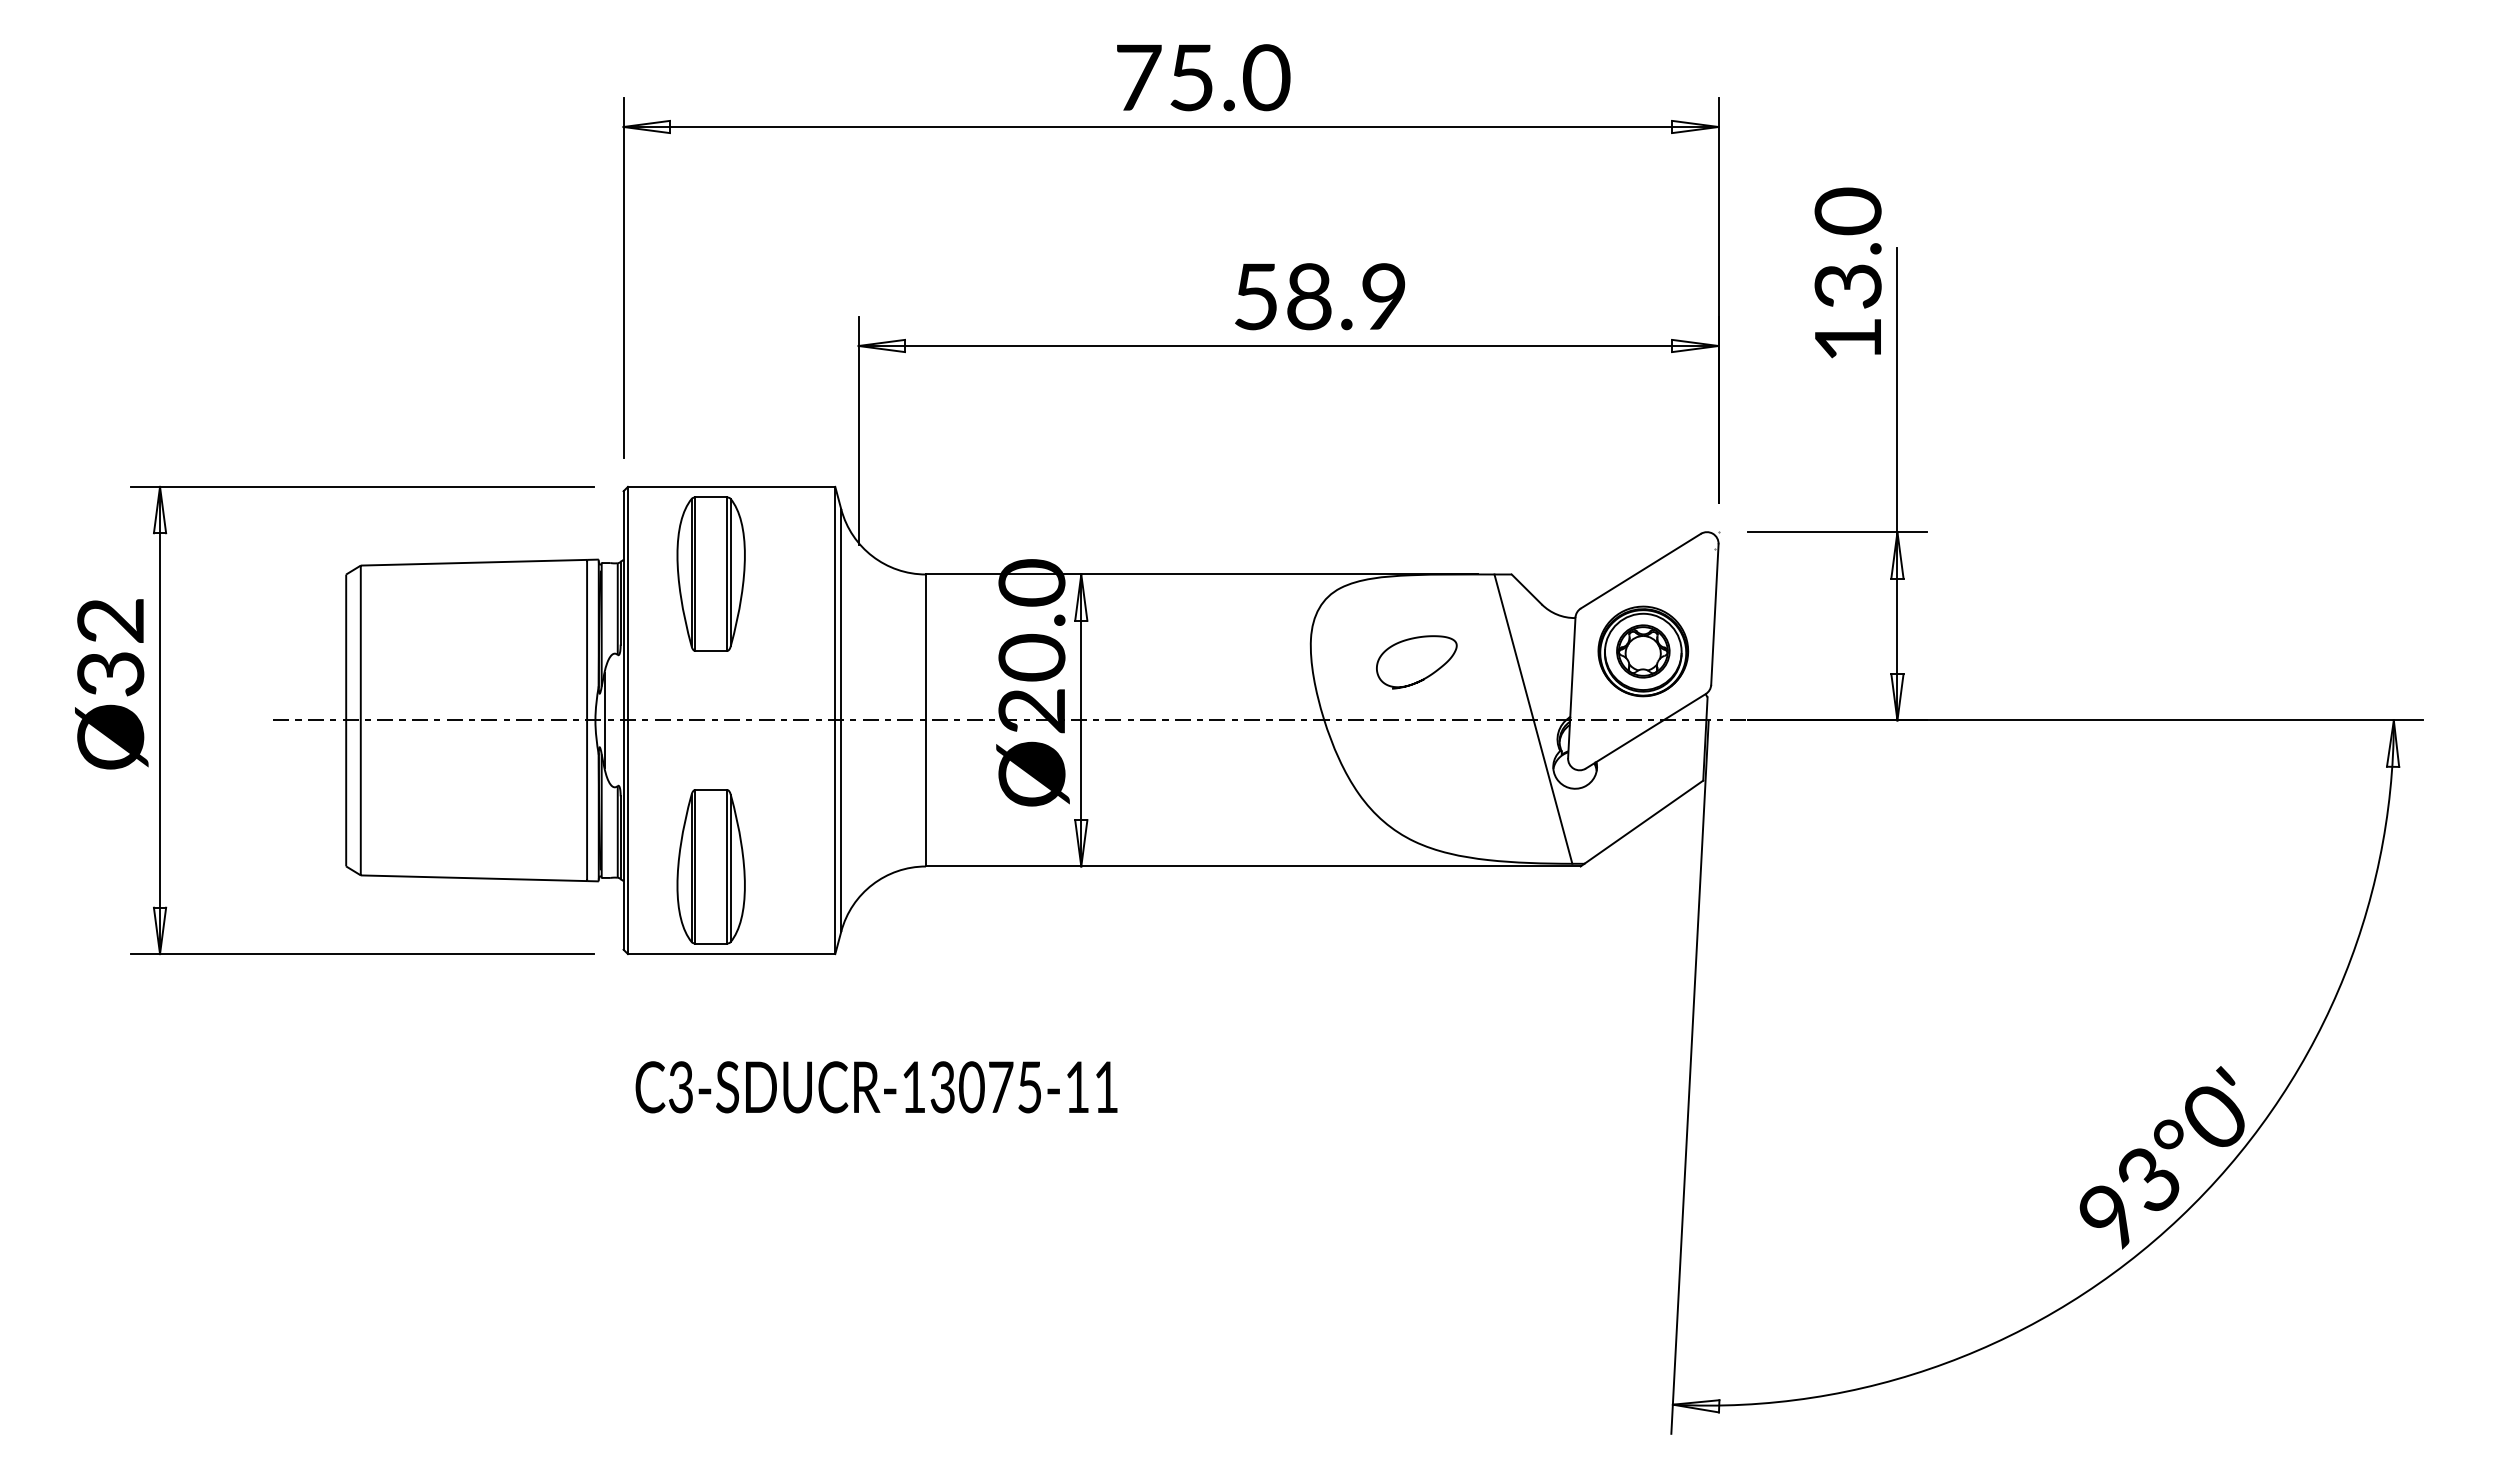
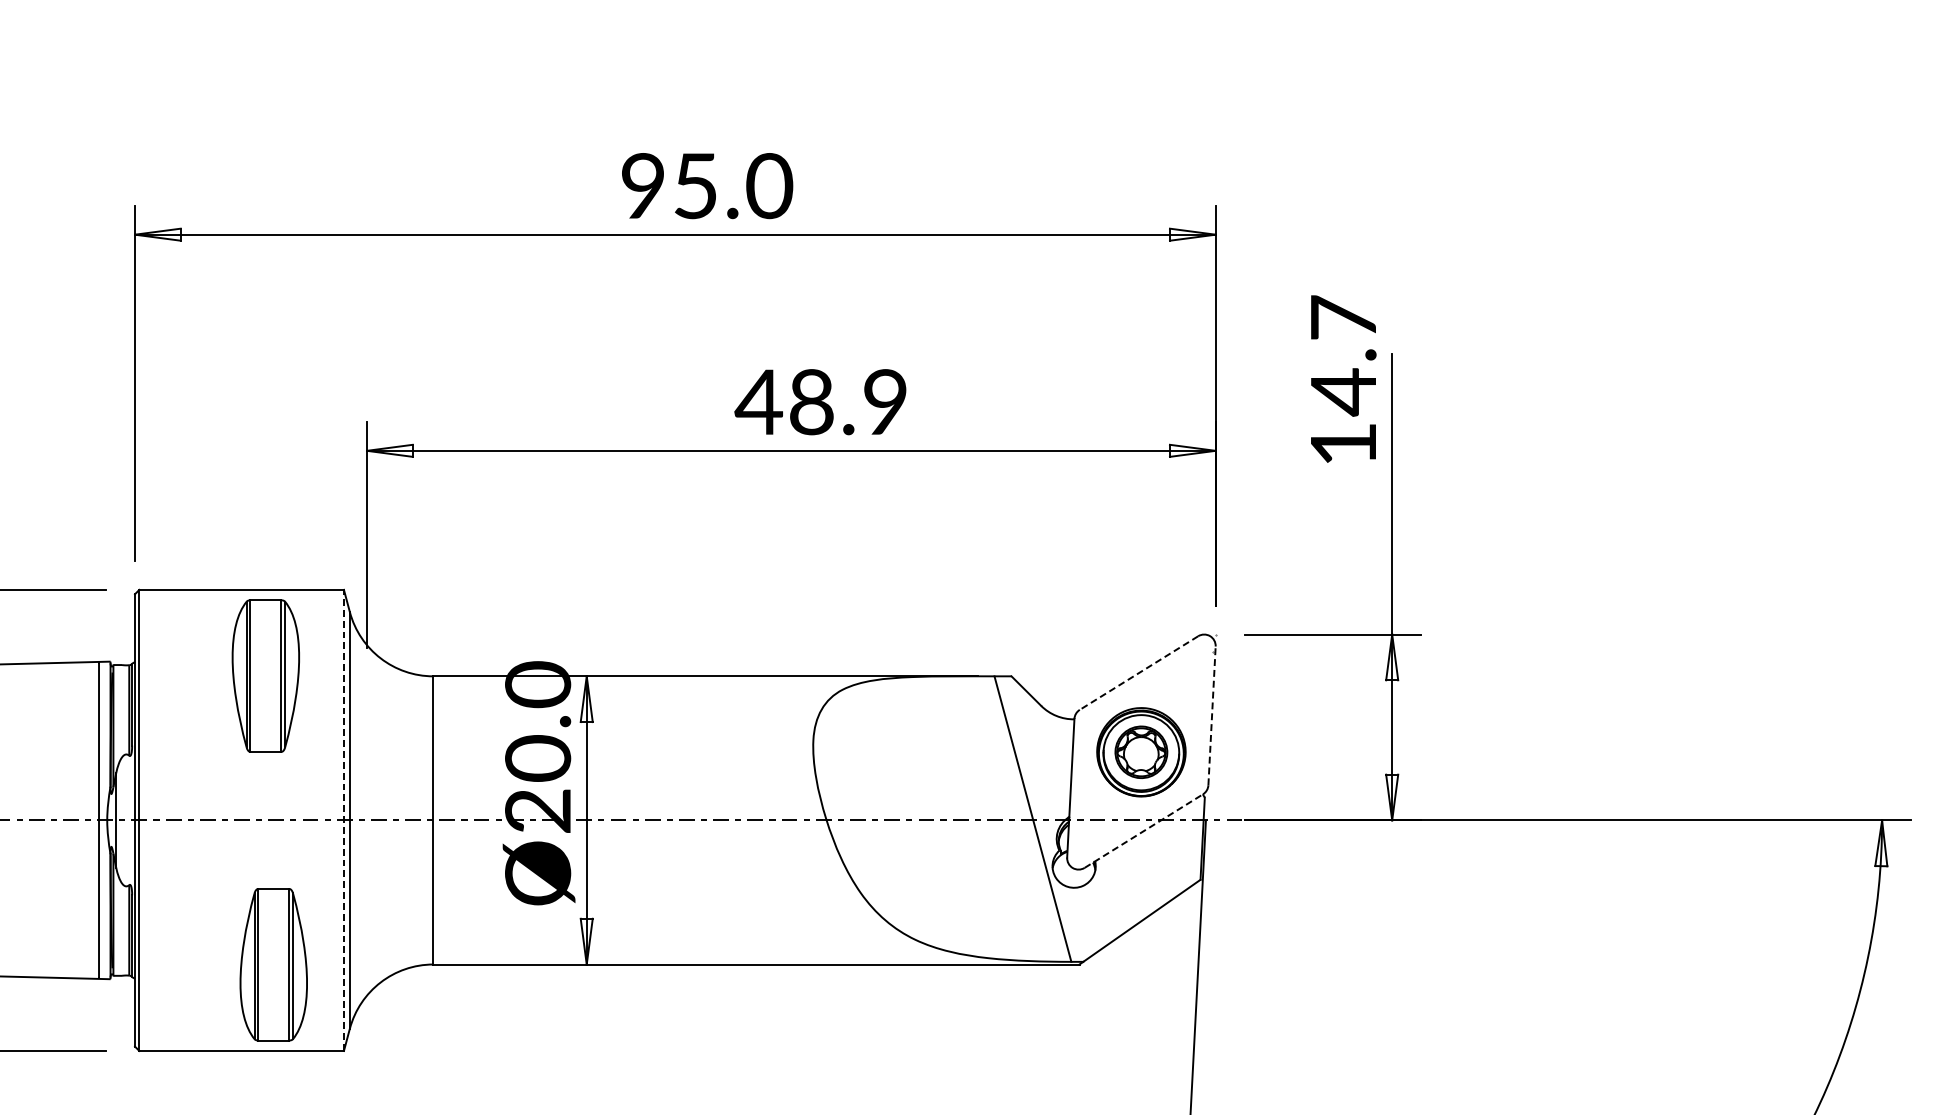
text: (1139, 77) -> (644, 185), 75.0 -> 95.0
text: (1847, 249) -> (1342, 355), 13.0 -> 14.7
text: (1255, 296) -> (758, 401), 58.9 -> 48.9
line: (1640, 571) -> (1138, 673), solid -> dashed
part: (710, 573) -> (265, 675), moved
line: (1714, 614) -> (1211, 715), solid -> dashed
curve: (1424, 677) -> (925, 777), removed
line: (835, 720) -> (344, 820), solid -> dashed
line: (1645, 731) -> (1143, 831), solid -> dashed
part: (710, 866) -> (273, 964), moved

